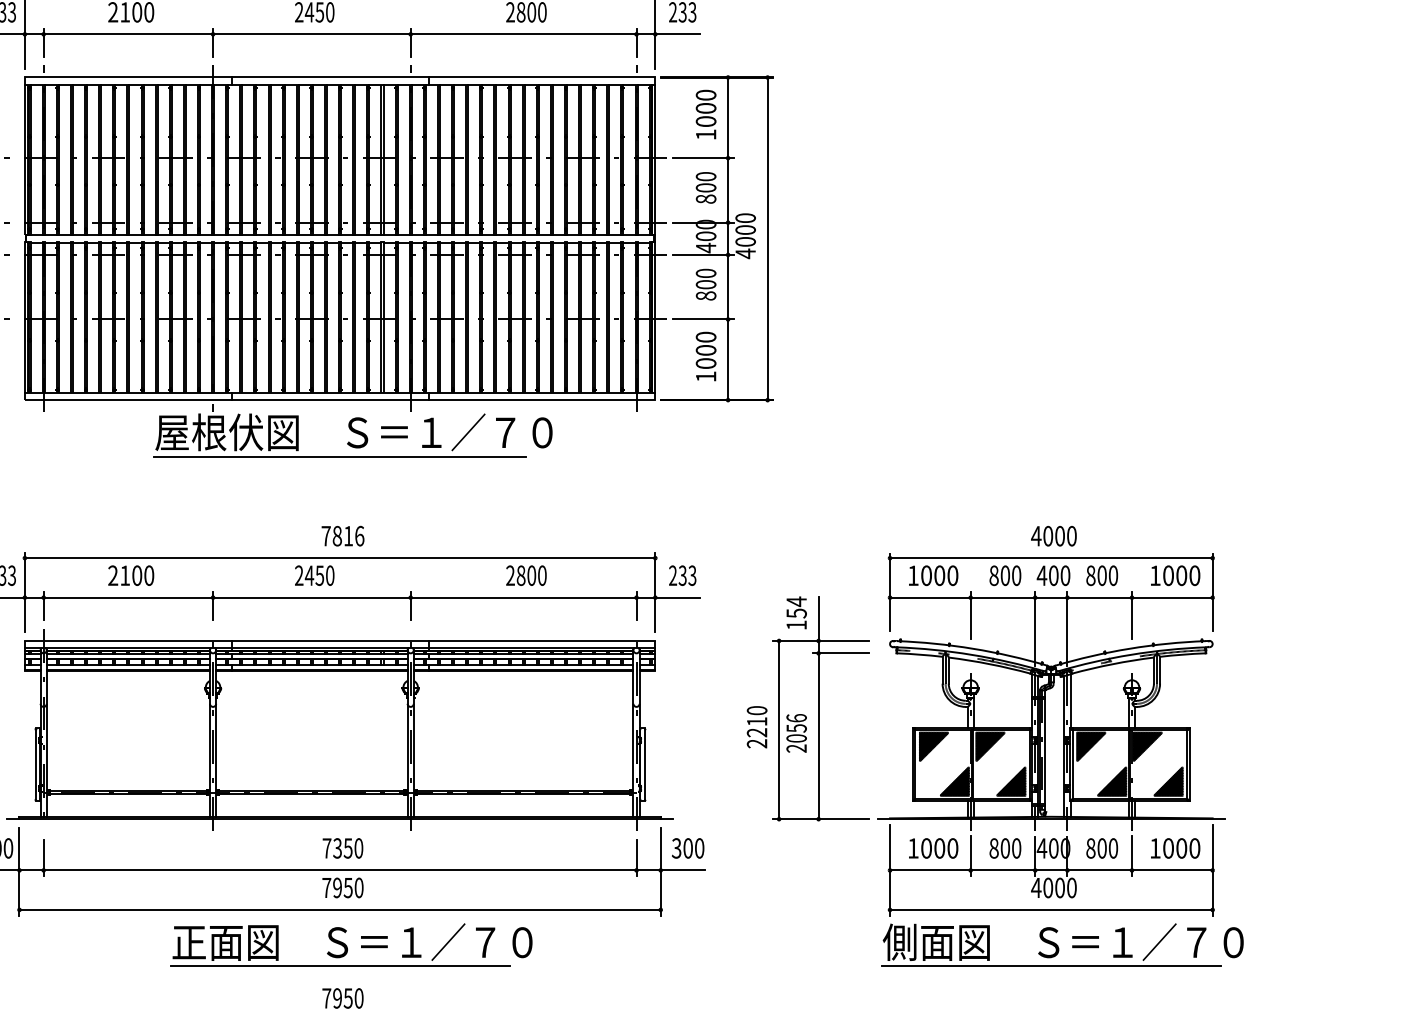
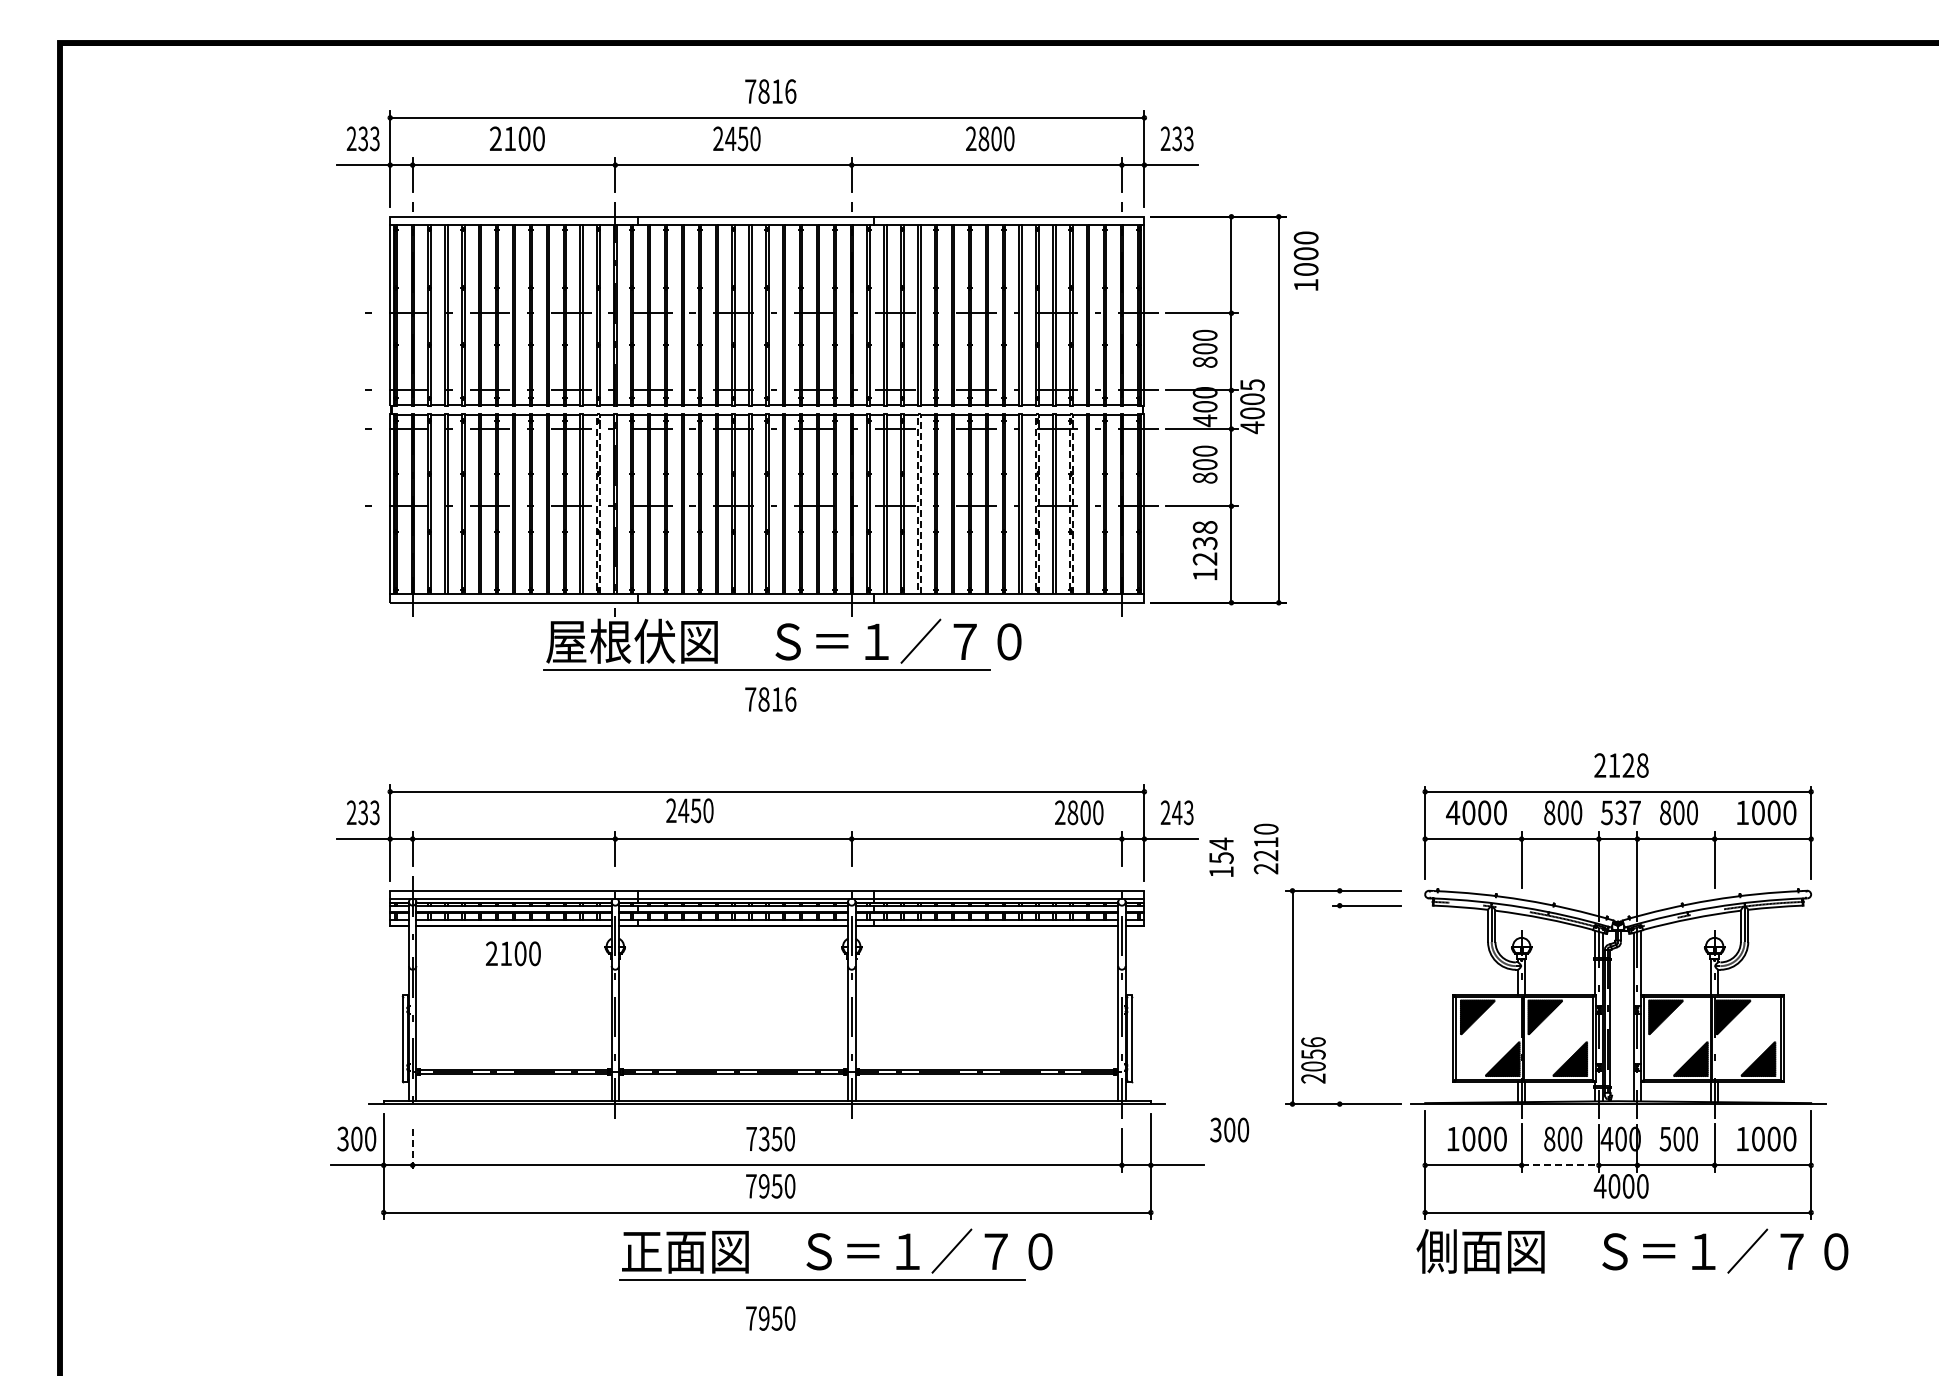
text: (705, 114) -> (1305, 260), moved
text: (745, 218) -> (1252, 385), 4000 -> 4005
line: (199, 242) -> (598, 414), solid -> dashed
line: (466, 242) -> (918, 414), solid -> dashed
line: (565, 242) -> (1037, 414), solid -> dashed
line: (593, 242) -> (1070, 414), solid -> dashed
text: (705, 350) -> (1204, 543), 1000 -> 1238
text: (342, 536) -> (770, 699), moved
text: (1053, 536) -> (1620, 765), 4000 -> 2128
text: (131, 575) -> (513, 953), moved
text: (314, 575) -> (689, 810), moved
text: (526, 575) -> (1079, 812), moved
text: (682, 575) -> (1177, 812), 233 -> 243
text: (913, 575) -> (1453, 812), 1000 -> 4000
text: (1053, 575) -> (1620, 812), 400 -> 537
text: (796, 612) -> (1221, 856), moved
line: (818, 707) -> (1339, 970), removed
text: (756, 726) -> (1265, 848), moved
text: (796, 733) -> (1313, 1060), moved
text: (688, 847) -> (1229, 1129), moved
text: (1090, 847) -> (1665, 1138), 800 -> 500
line: (43, 858) -> (412, 1150), solid -> dashed
line: (1003, 870) -> (1560, 1165), solid -> dashed
part: (351, 944) -> (835, 1254), moved
line: (1050, 966) -> (1617, 1280), removed

